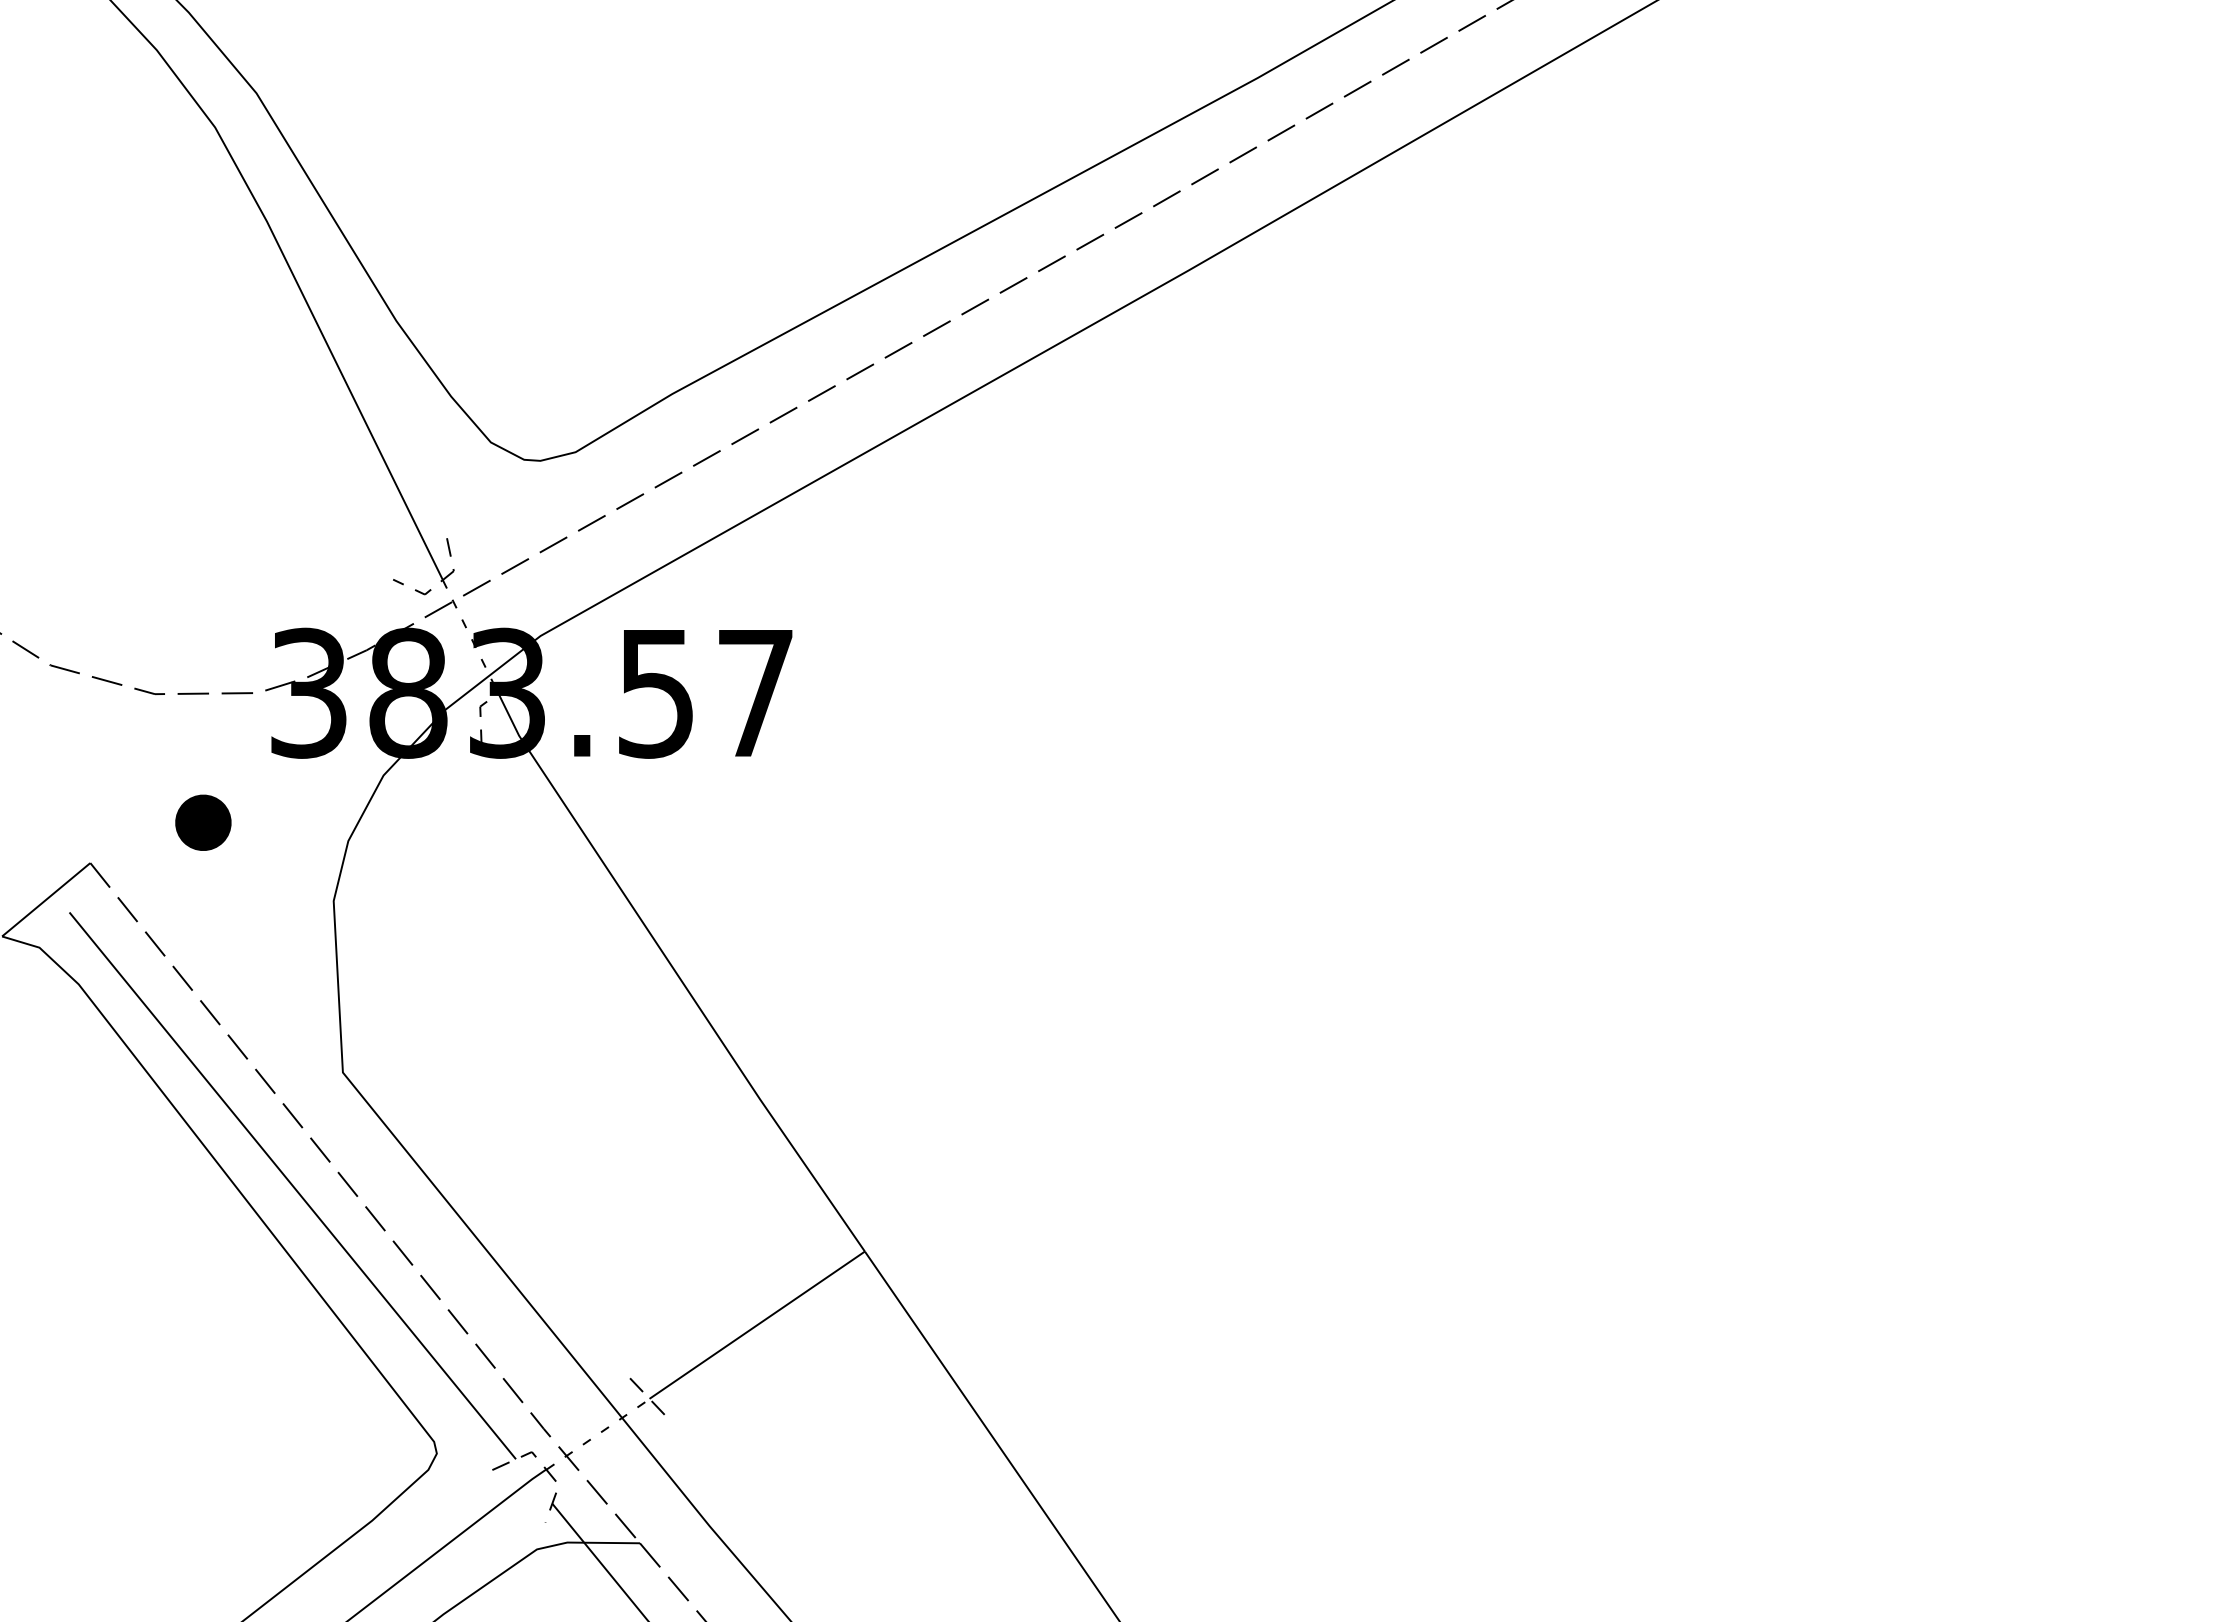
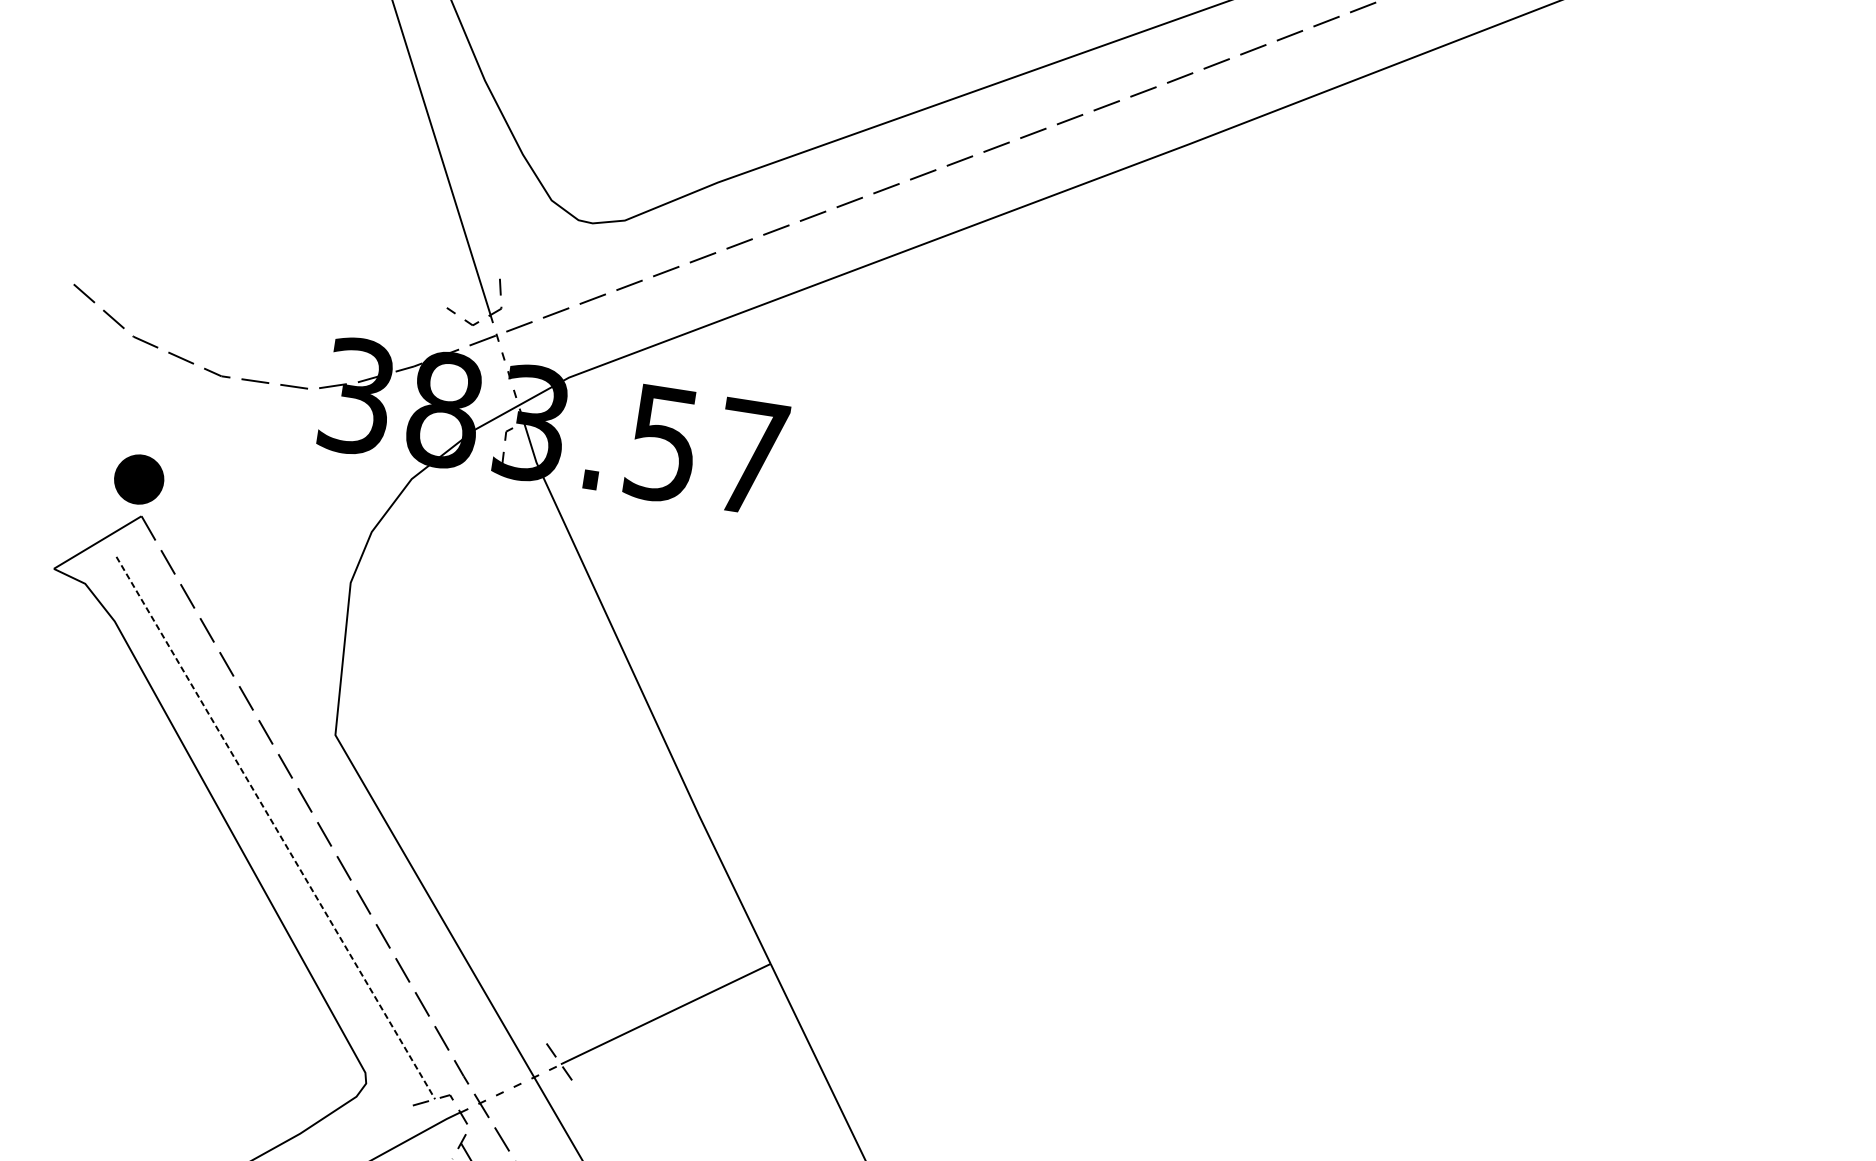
part: (203, 822) -> (139, 479), moved
line: (292, 1185) -> (275, 827), solid -> dashed

